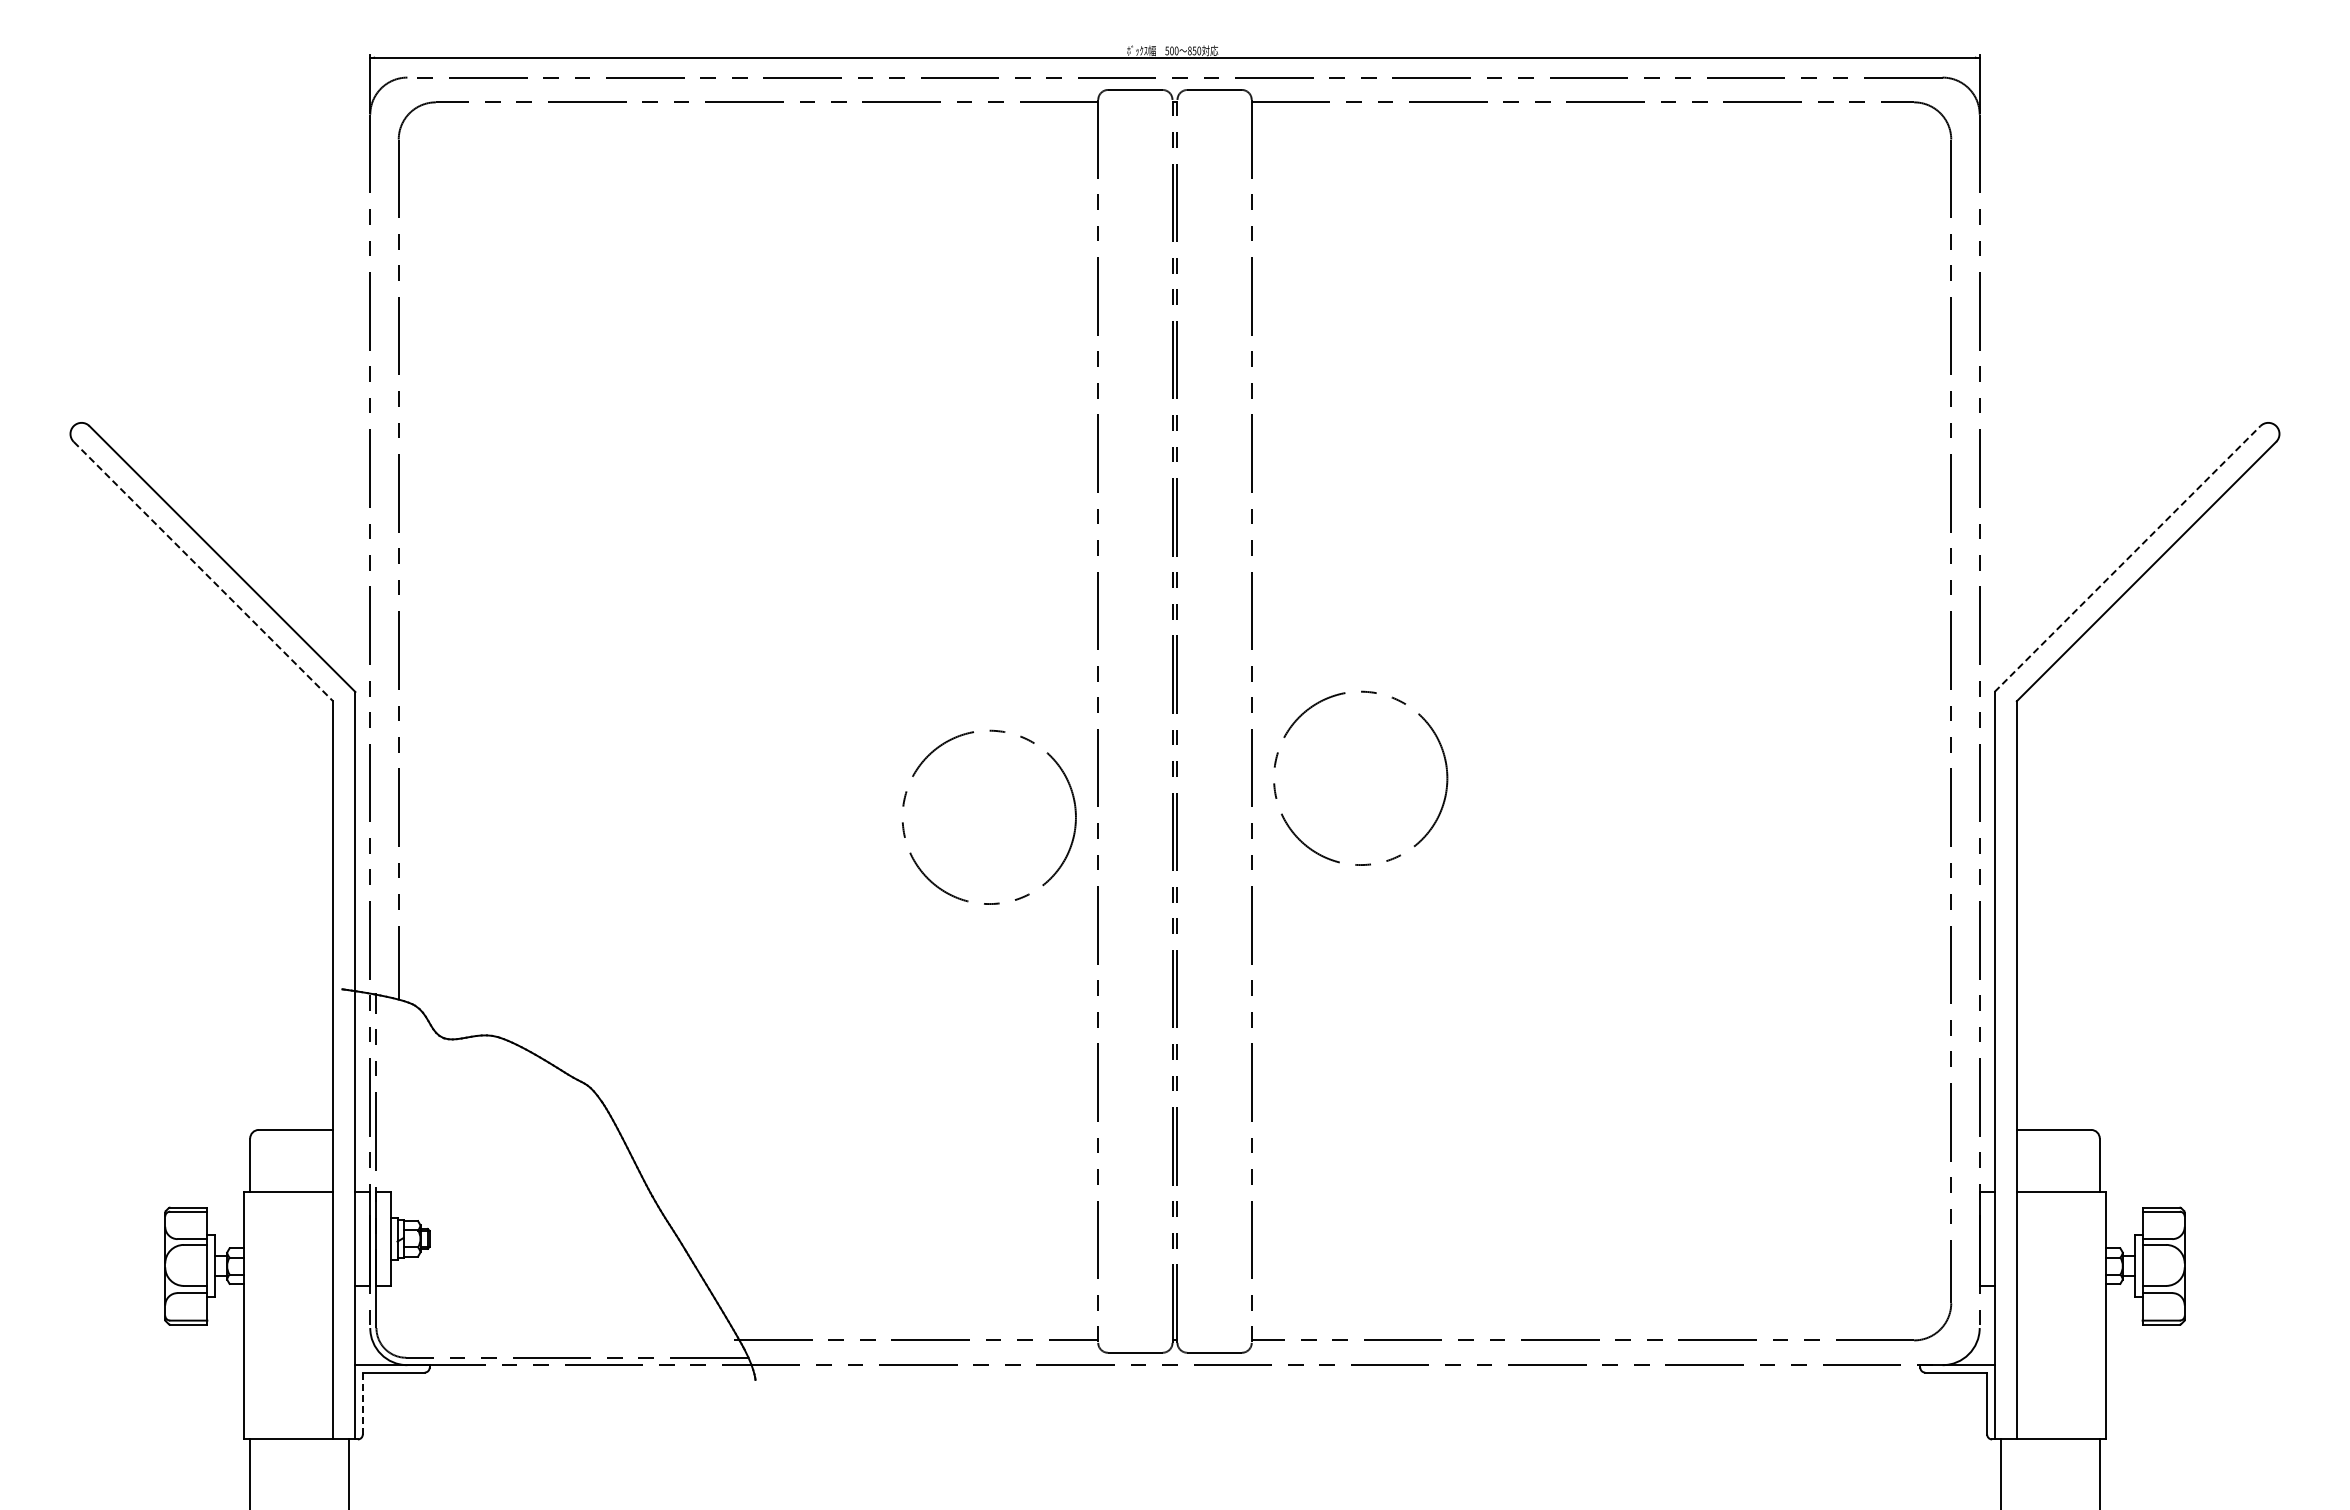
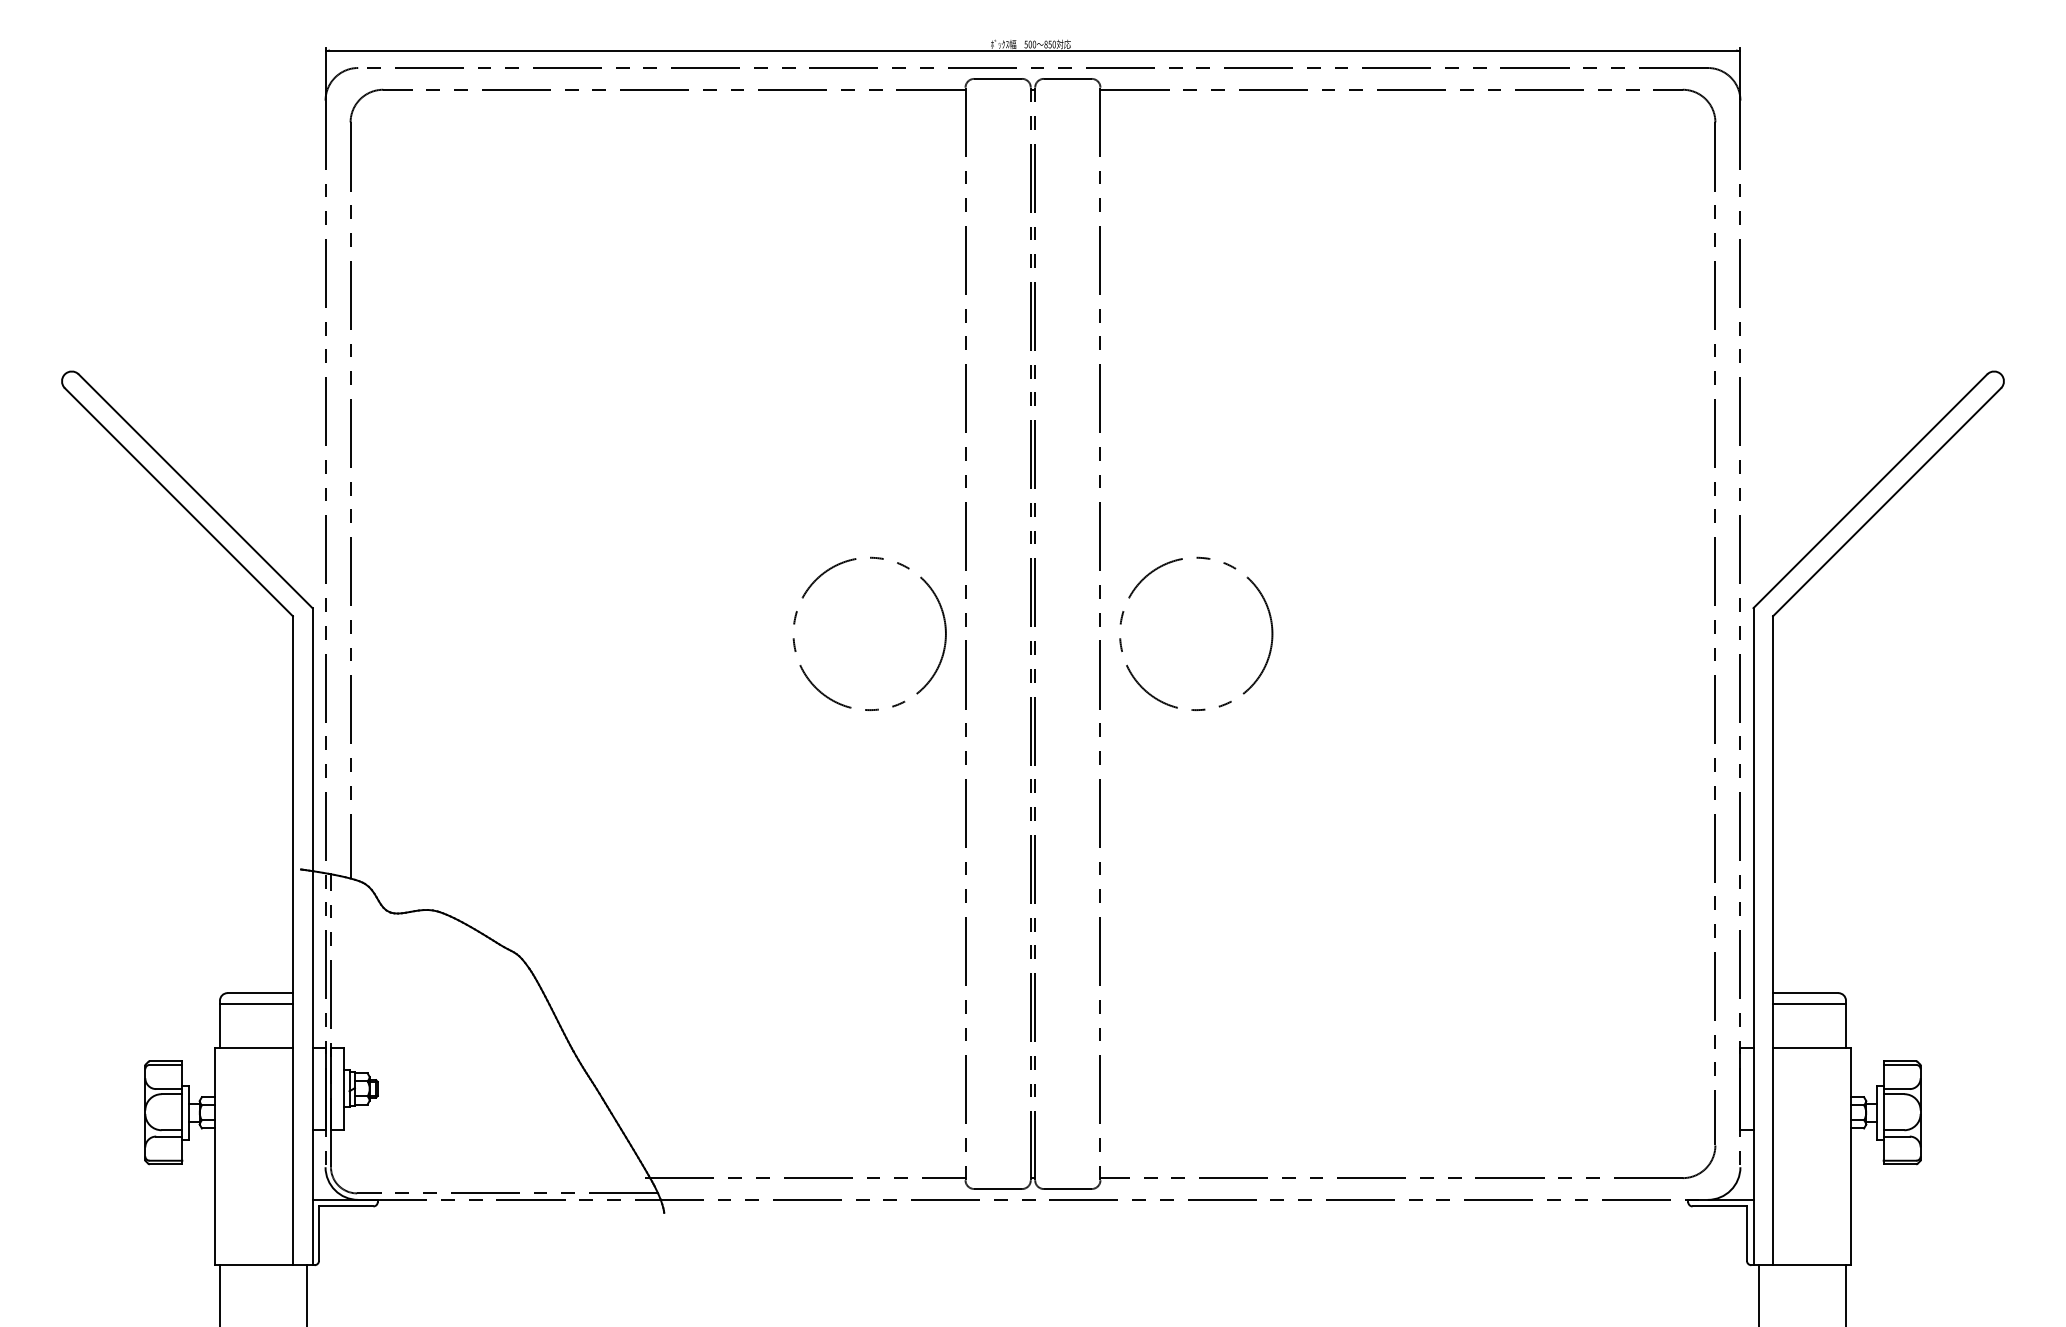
line: (2127, 558) -> (1870, 490), dashed -> solid
line: (203, 571) -> (178, 502), dashed -> solid
circle: (1360, 777) -> (1196, 633), moved
circle: (989, 816) -> (869, 633), moved
line: (291, 1142) -> (256, 1004), added
line: (2057, 1142) -> (1808, 1004), added
line: (362, 1403) -> (318, 1233), dashed -> solid

